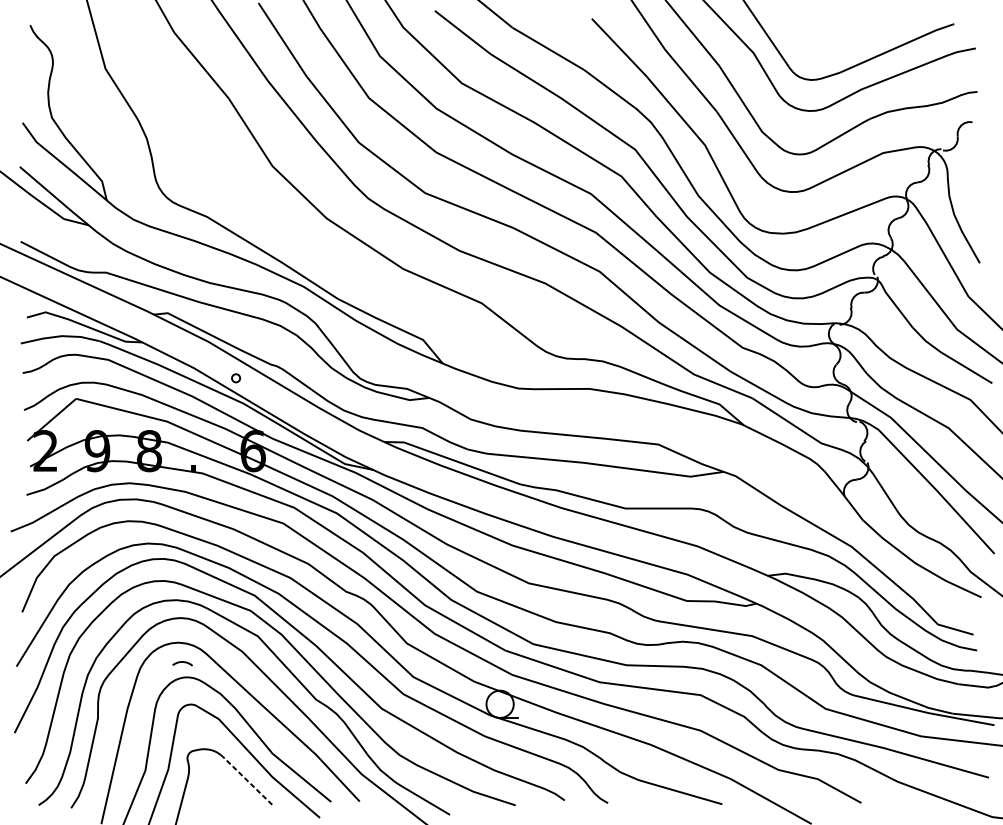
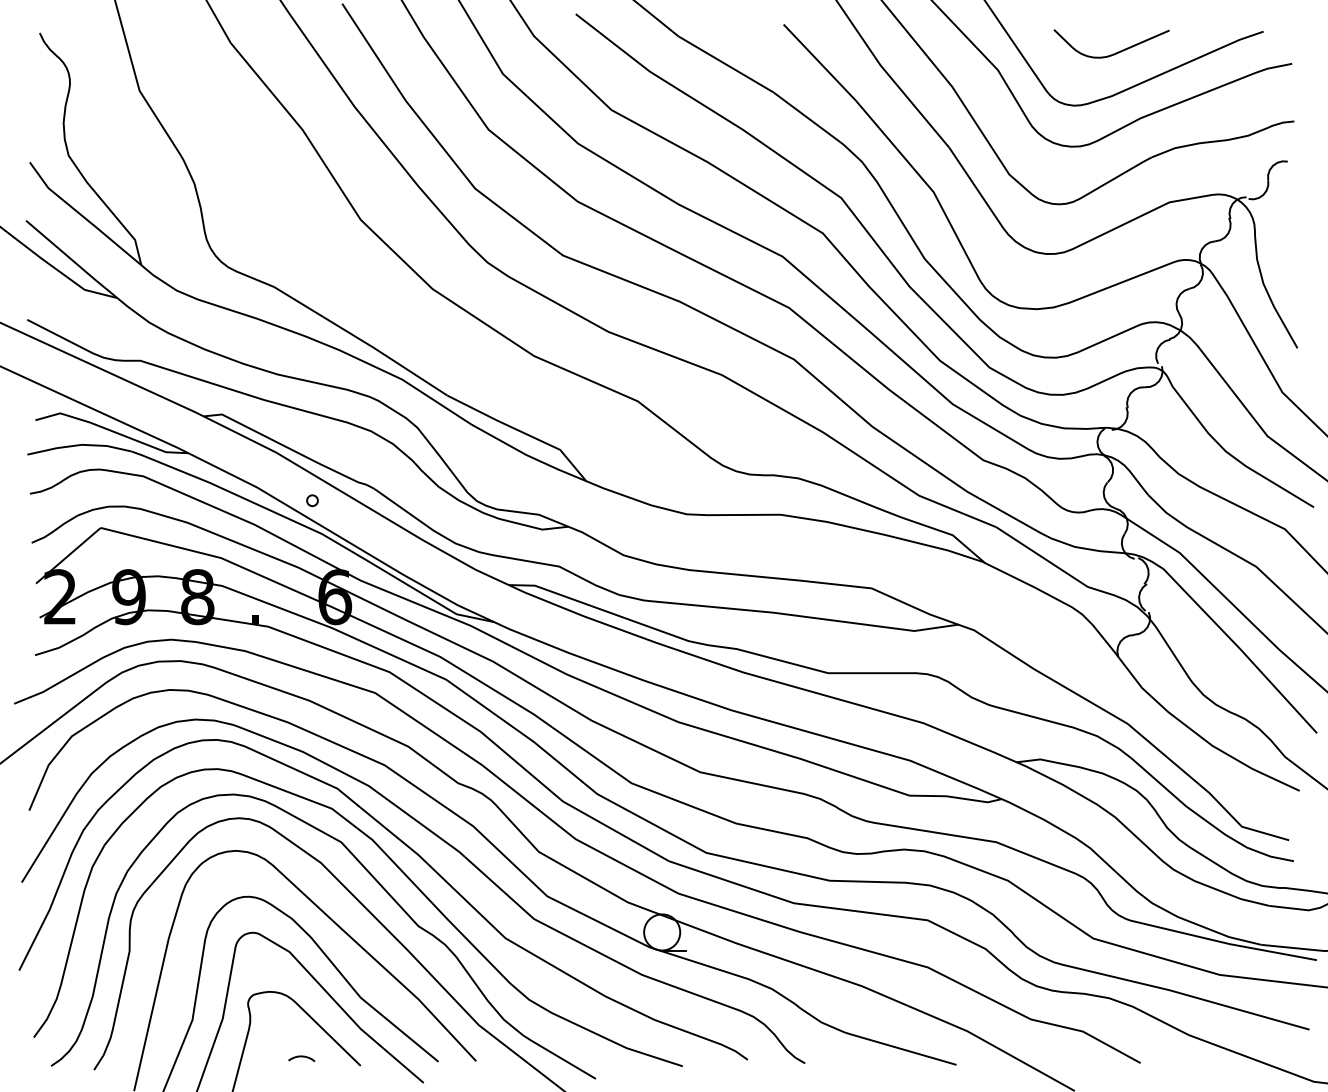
curve: (842, 39) -> (1115, 52), added
curve: (182, 662) -> (301, 1057), moved
line: (246, 779) -> (326, 1032), dashed -> solid

